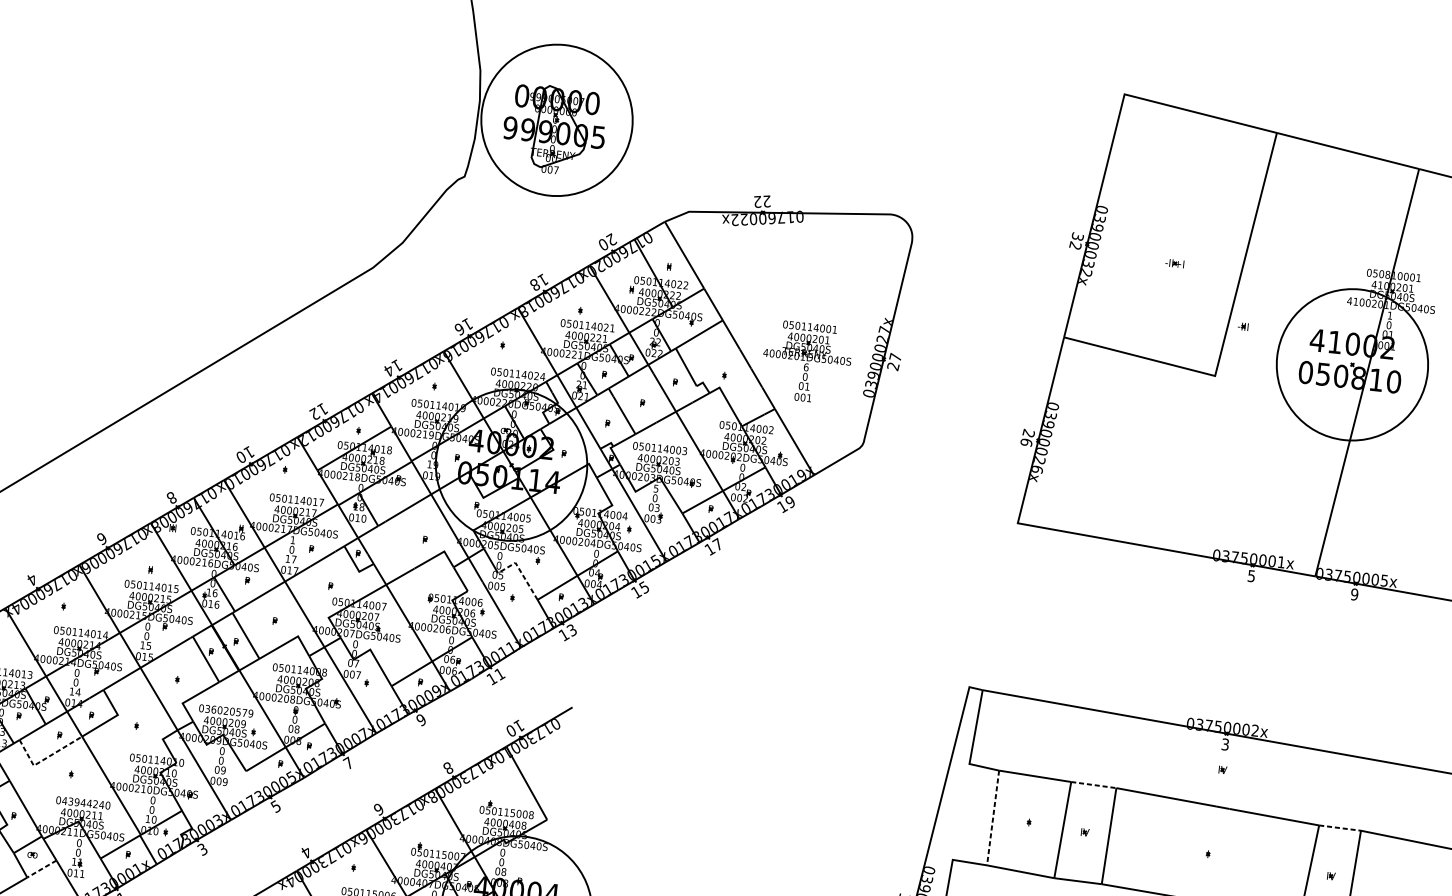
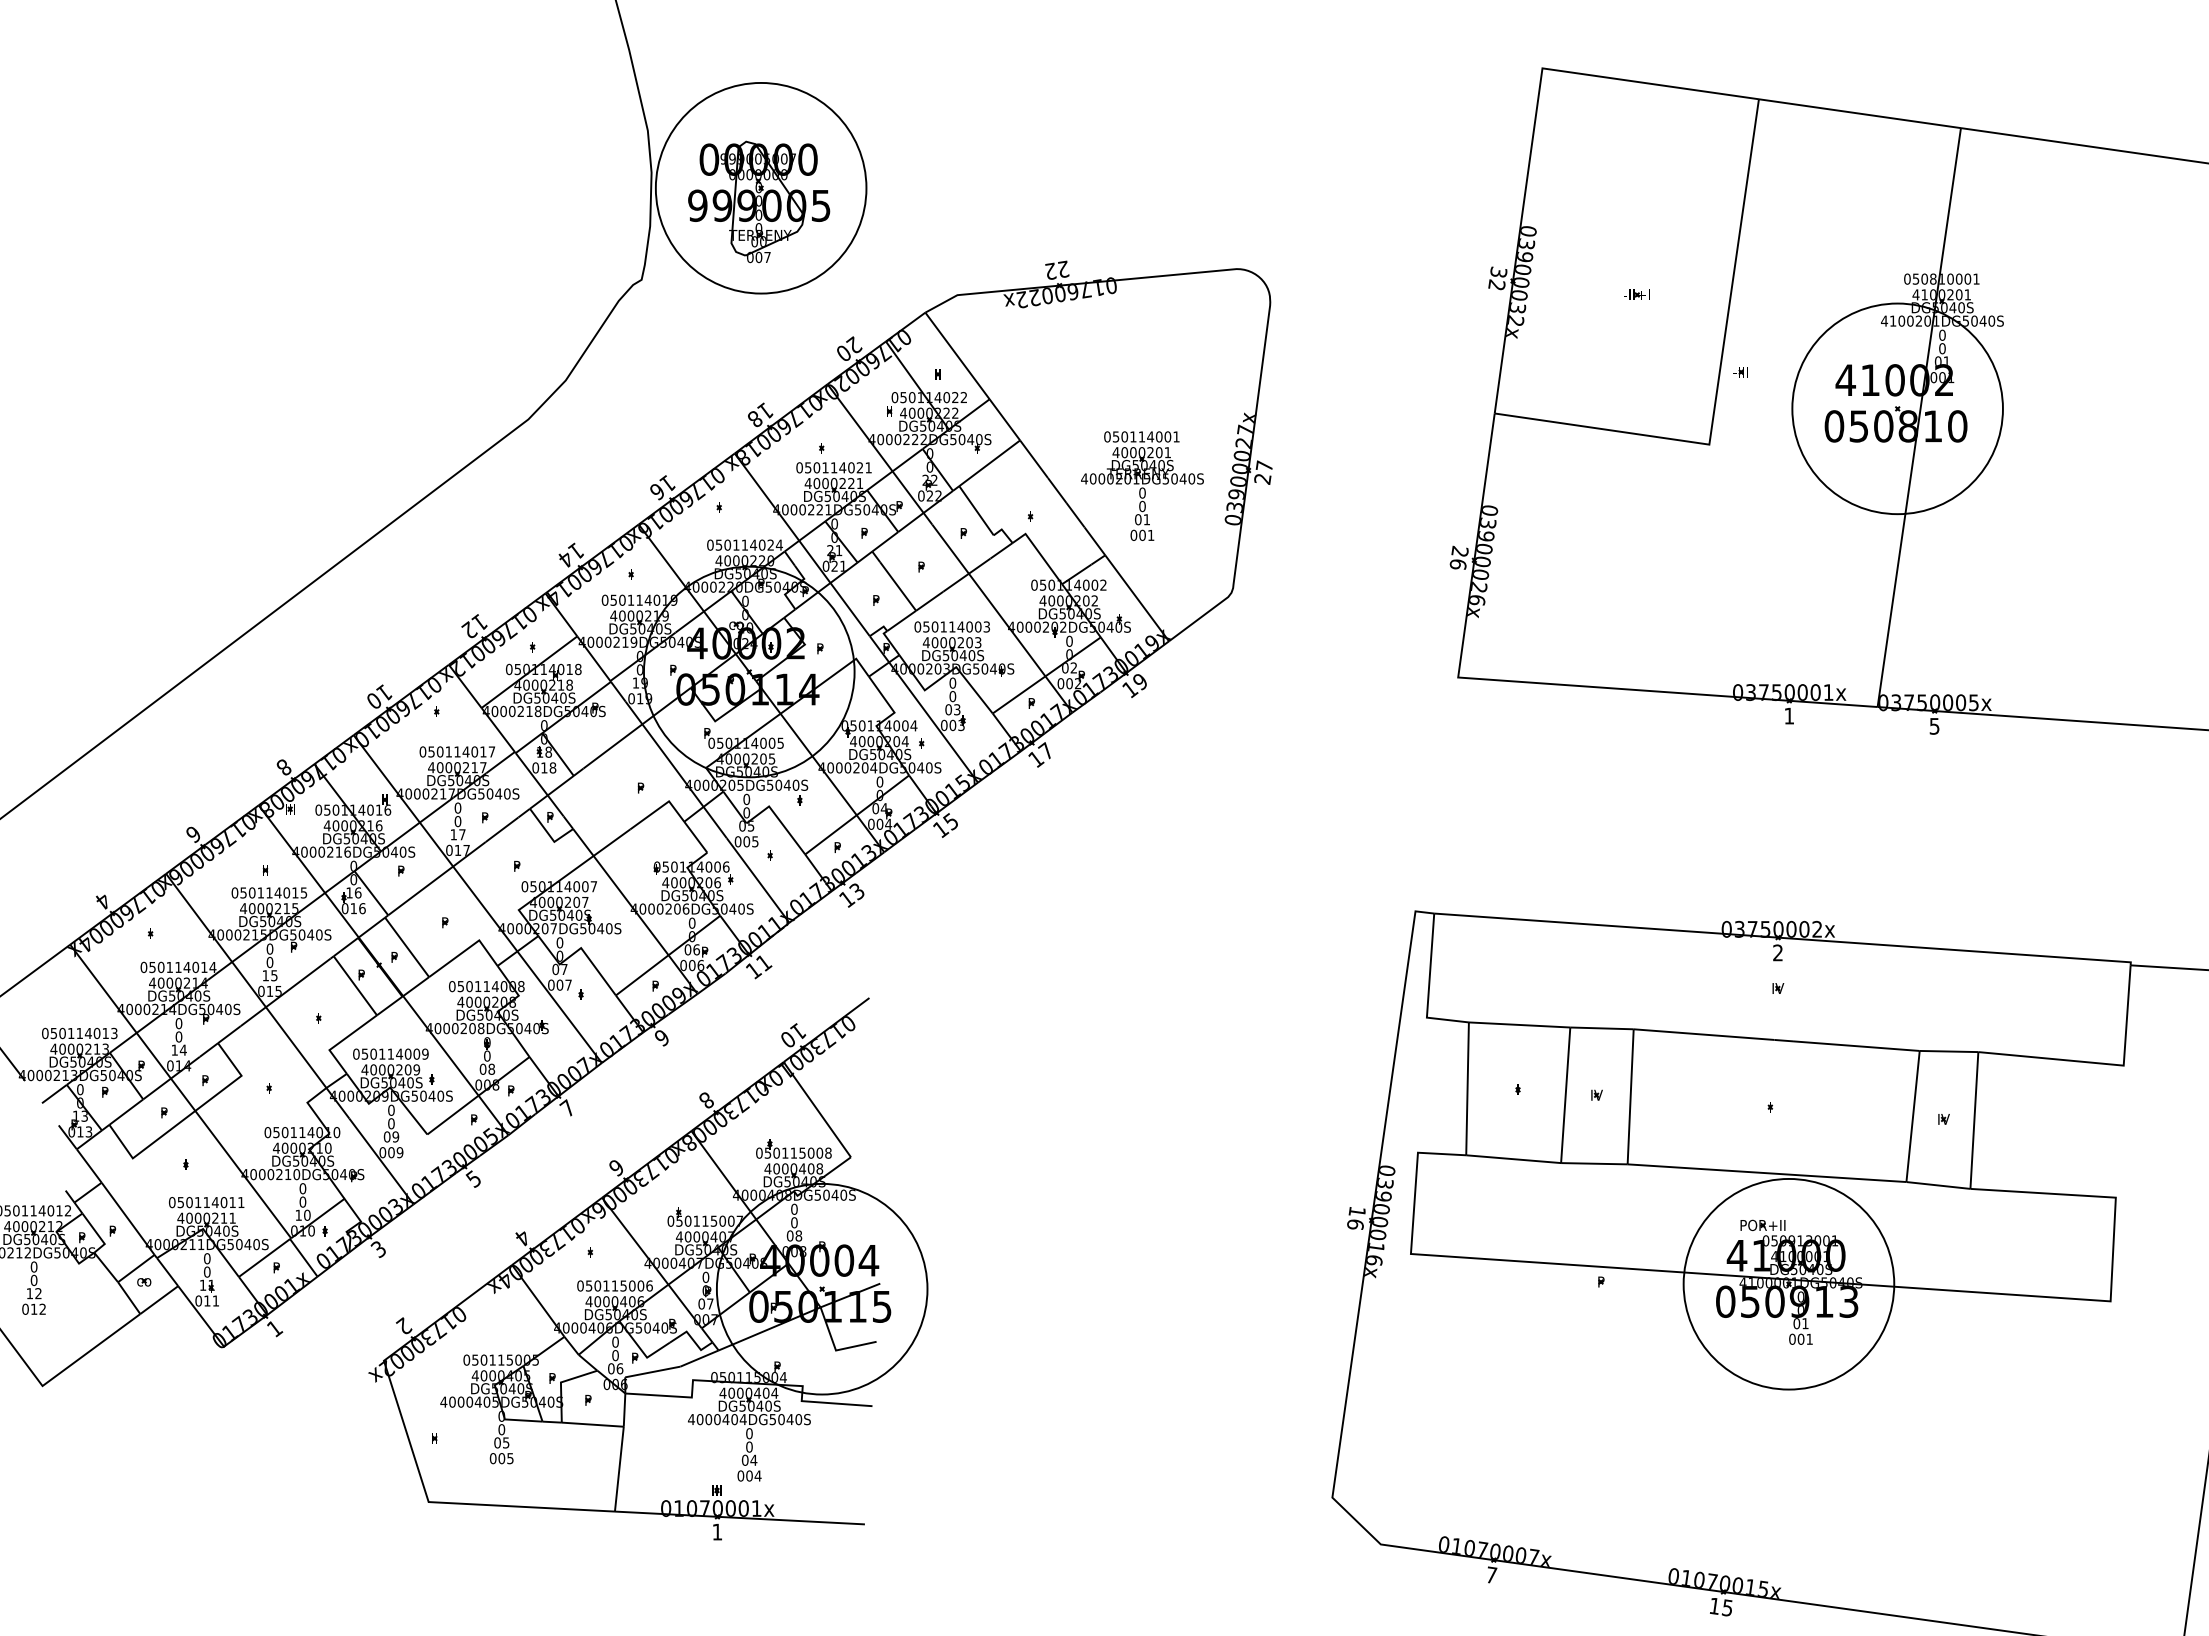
text: (1390, 315) -> (1942, 334), 1 -> 0
text: (806, 366) -> (1142, 492), 6 -> 0
text: (656, 488) -> (952, 682), 5 -> 0
text: (363, 518) -> (552, 767), 010 -> 018
text: (292, 539) -> (457, 807), 1 -> 0
line: (520, 572) -> (777, 818), dashed -> solid
text: (1251, 575) -> (1788, 715), 5 -> 1
text: (1354, 593) -> (1934, 725), 9 -> 5
text: (226, 710) -> (391, 1053), 036020579 -> 050114009
text: (1225, 744) -> (1777, 952), 3 -> 2
line: (45, 759) -> (147, 1147), dashed -> solid
line: (1093, 785) -> (1601, 1028), dashed -> solid
text: (85, 803) -> (210, 1202), 043944240 -> 050114011
line: (993, 818) -> (1467, 1089), dashed -> solid
line: (1340, 828) -> (1949, 1051), dashed -> solid
line: (42, 869) -> (159, 1300), dashed -> solid

